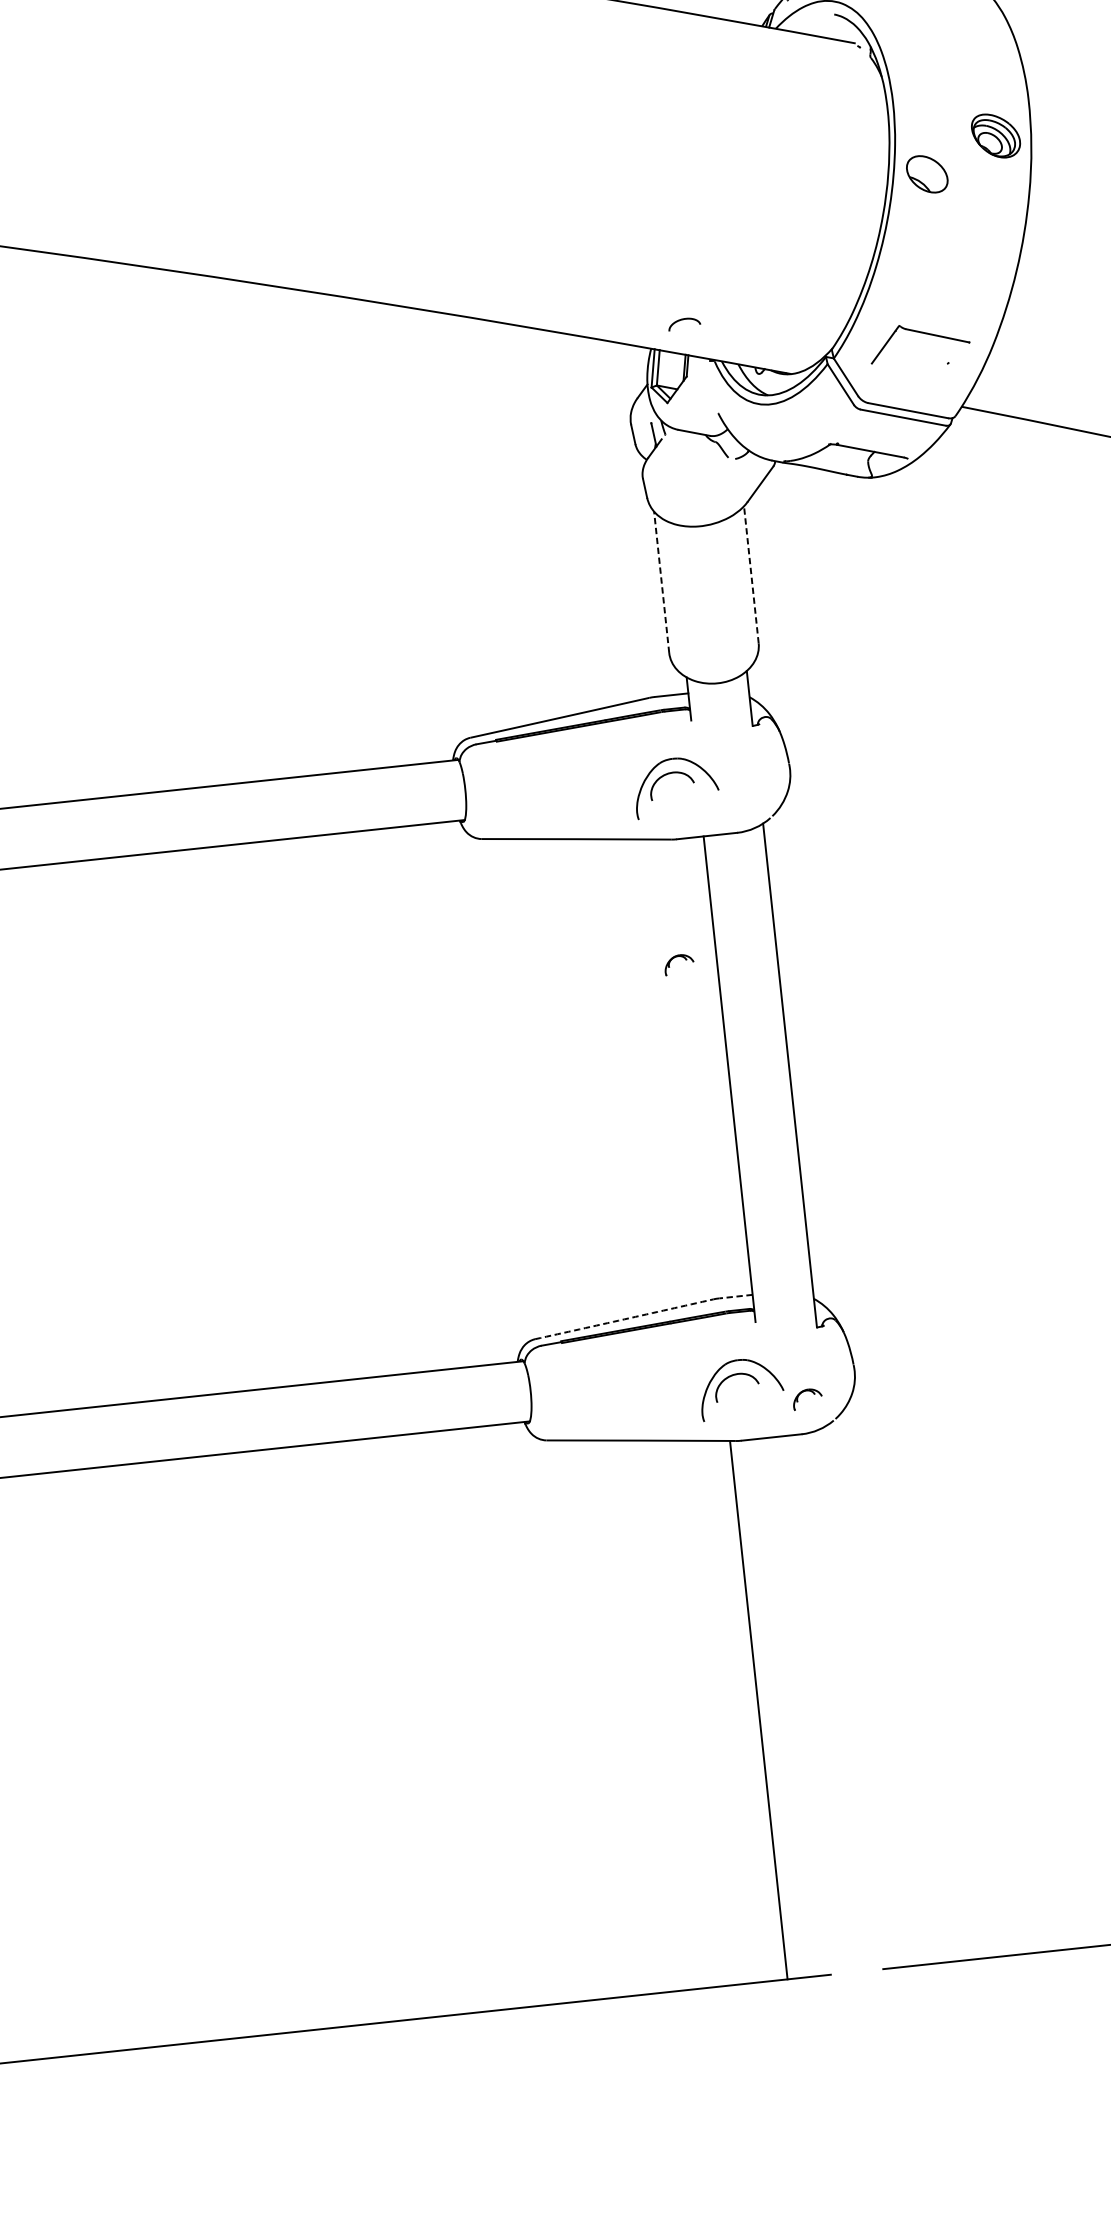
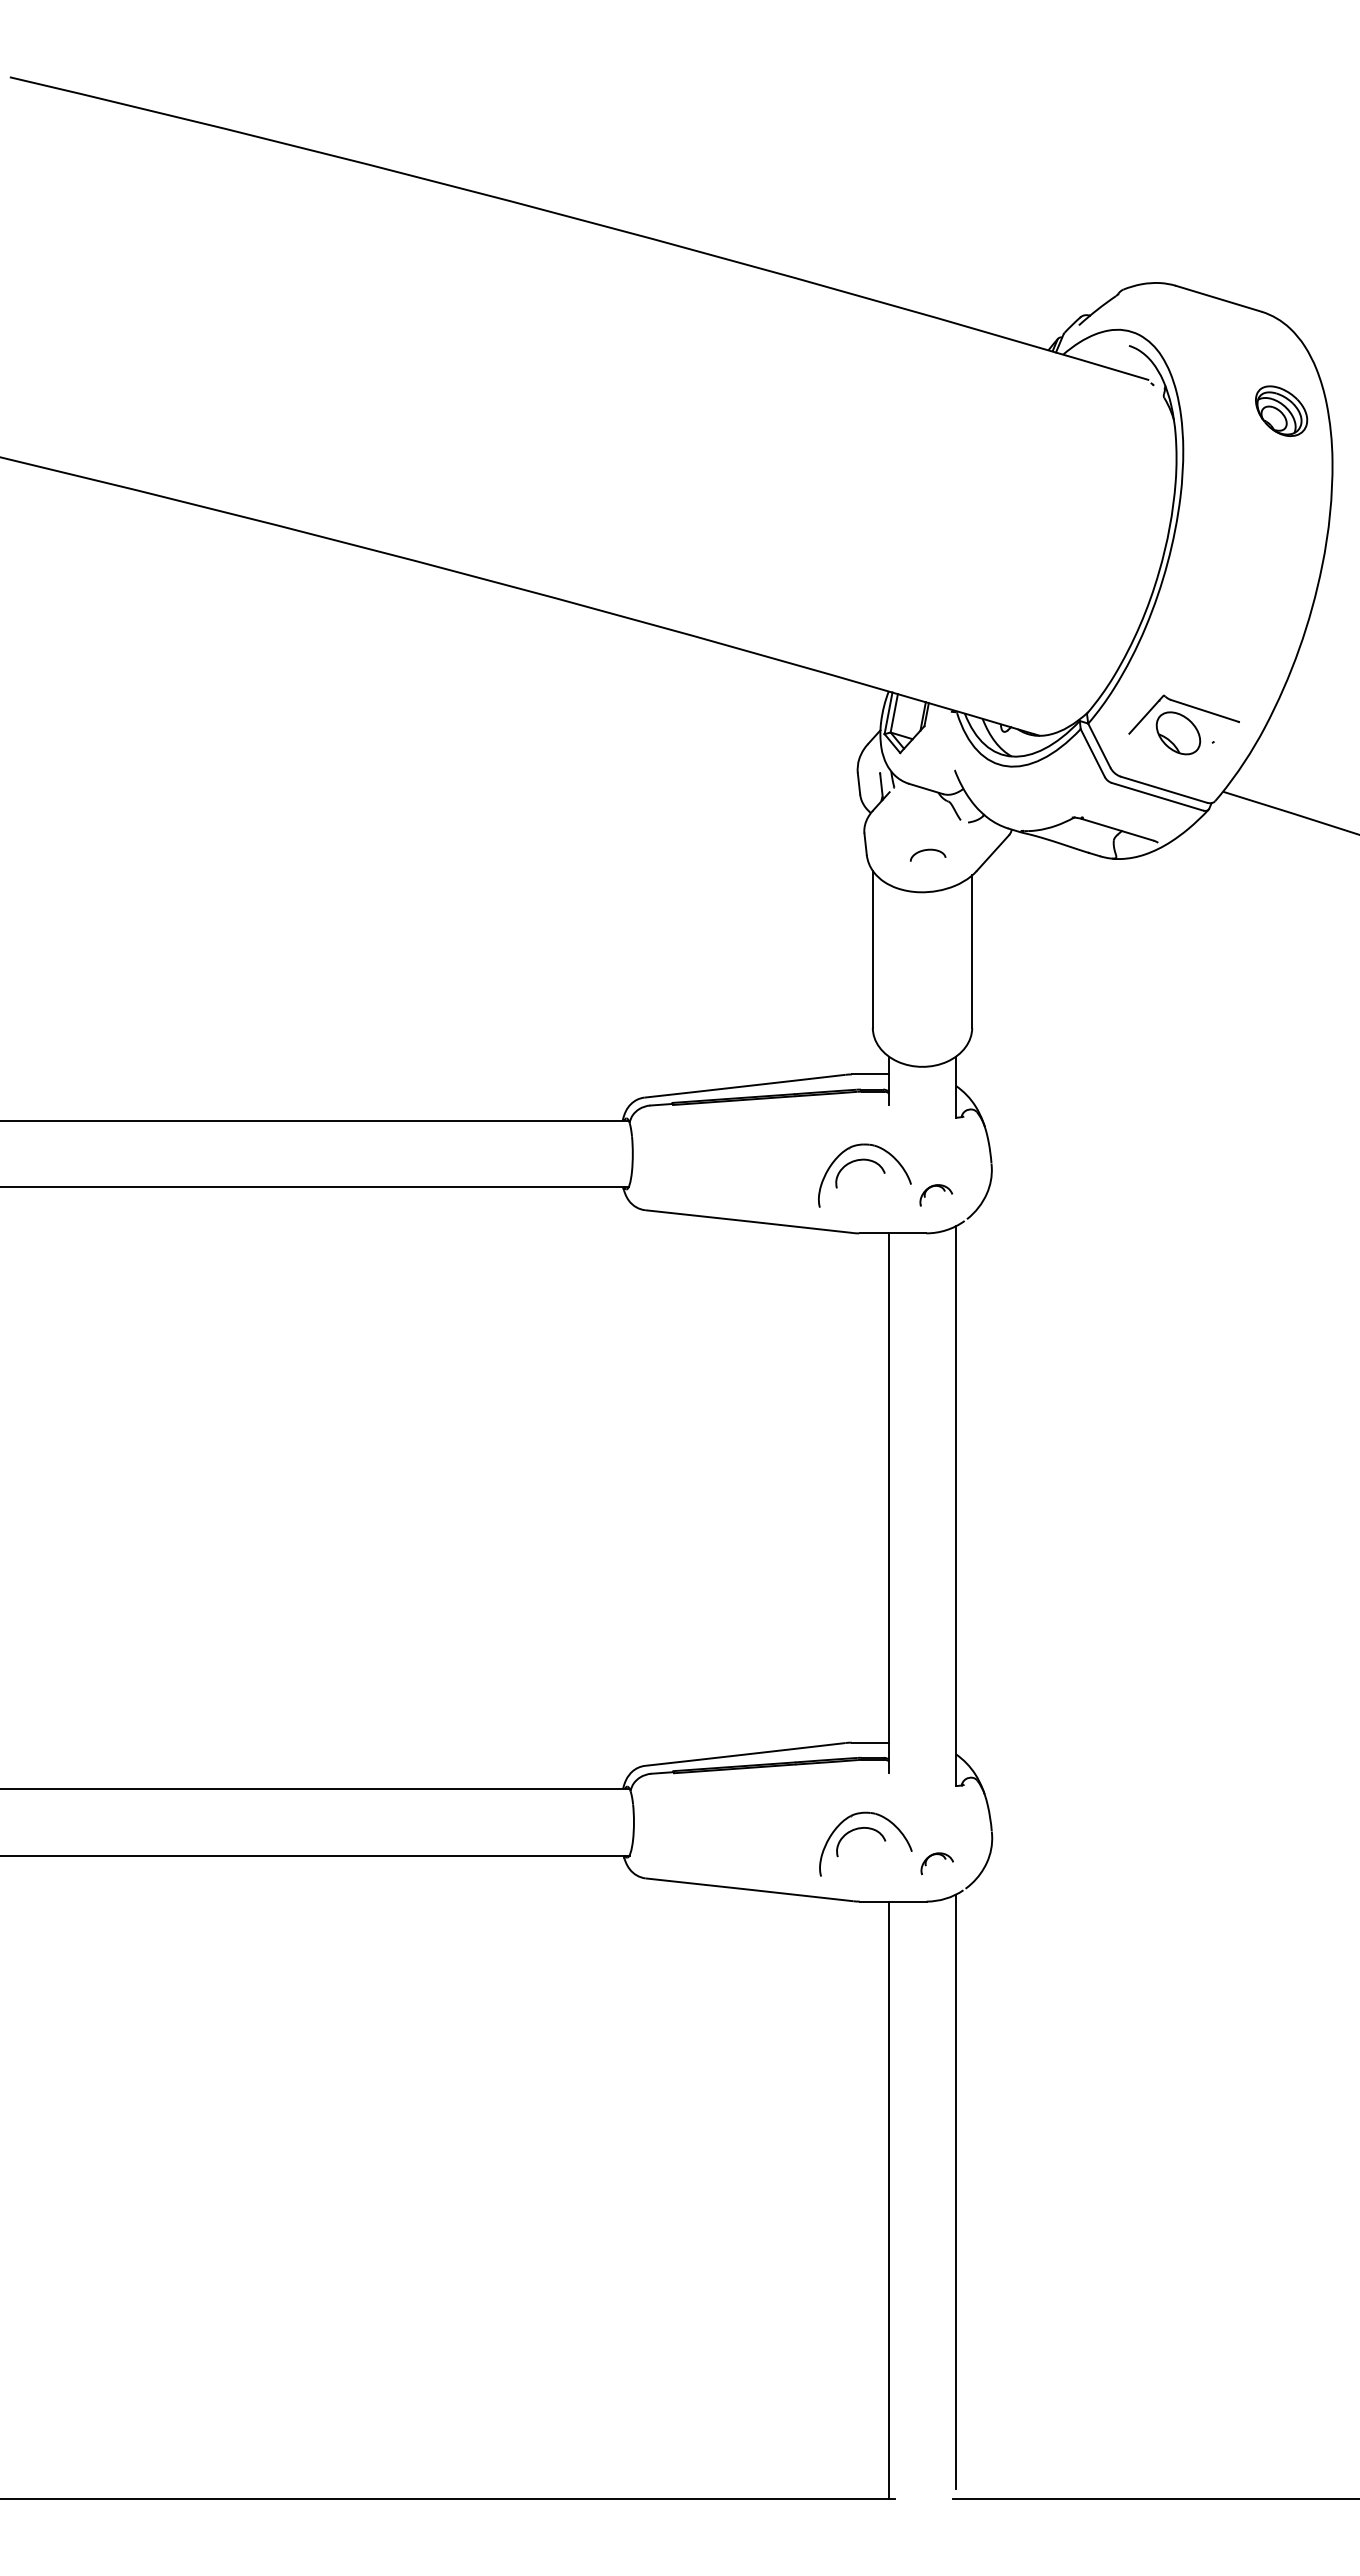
part: (995, 135) -> (1281, 410), moved
part: (927, 174) -> (1178, 733), moved
curve: (684, 319) -> (928, 850), moved
line: (751, 574) -> (972, 951), dashed -> solid
line: (661, 581) -> (872, 948), dashed -> solid
part: (676, 957) -> (933, 1187), moved
line: (735, 1296) -> (870, 1742), dashed -> solid
line: (624, 1319) -> (745, 1754), dashed -> solid
line: (855, 1692) -> (955, 2191), added
line: (759, 1710) -> (889, 2199), moved

